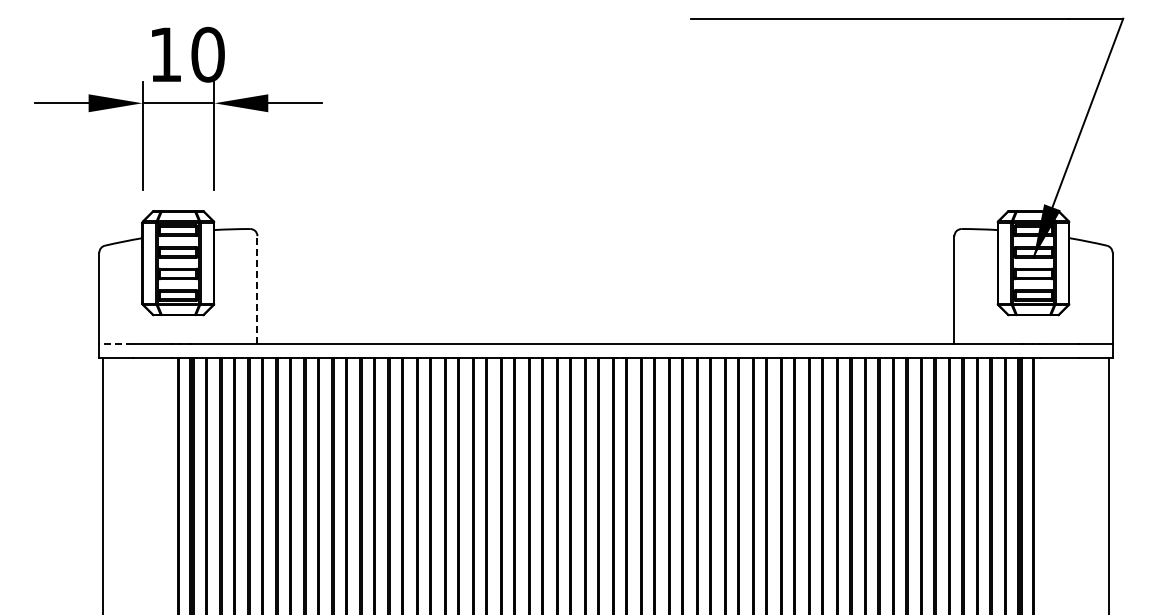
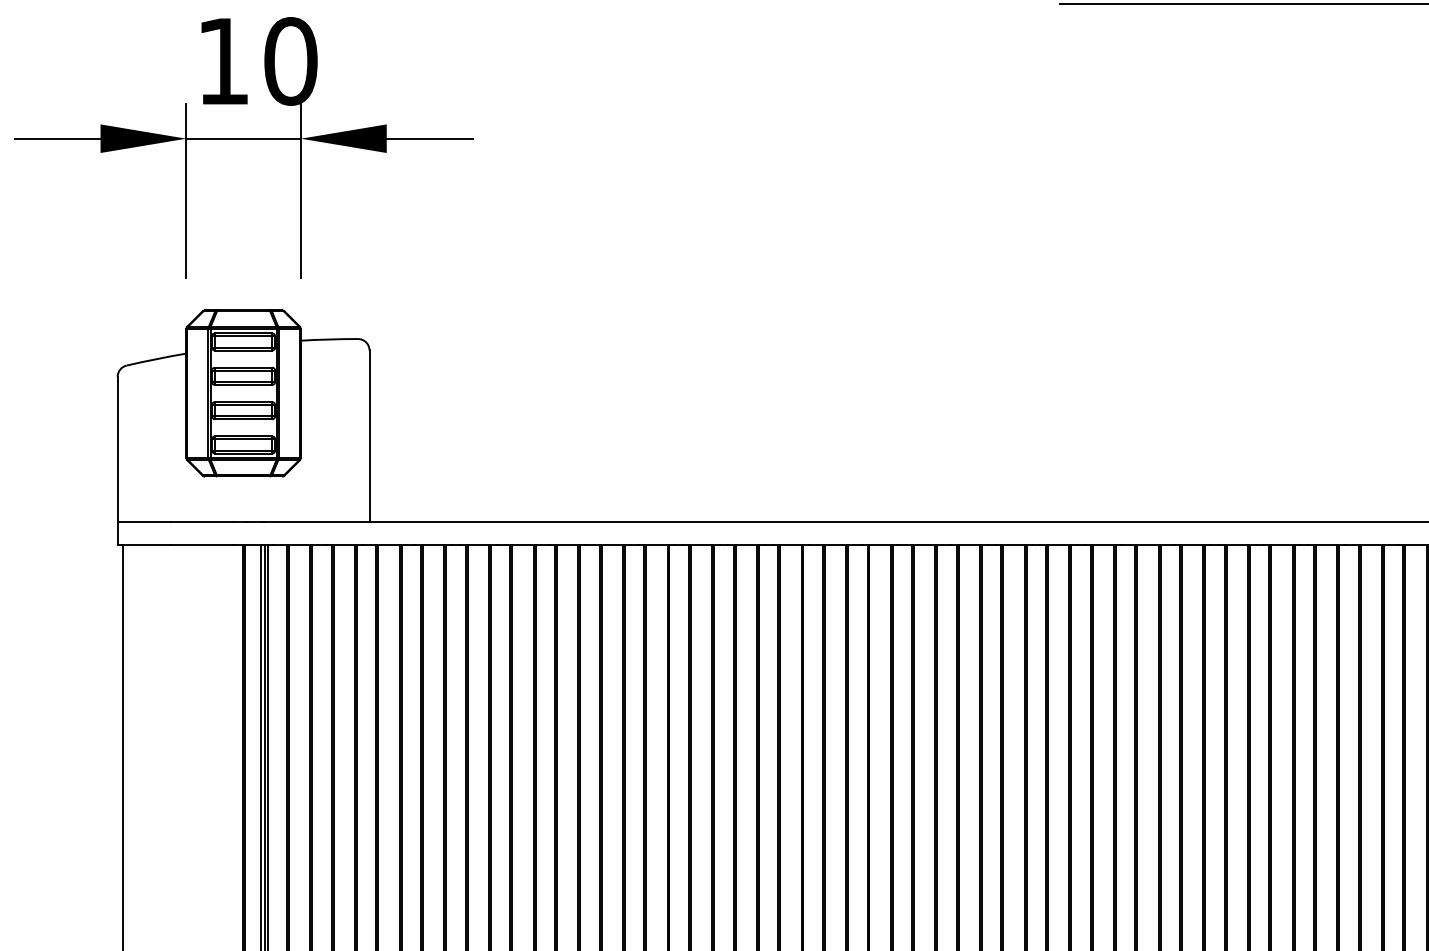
line: (257, 290) -> (369, 436), dashed -> solid
line: (116, 344) -> (144, 523), dashed -> solid

